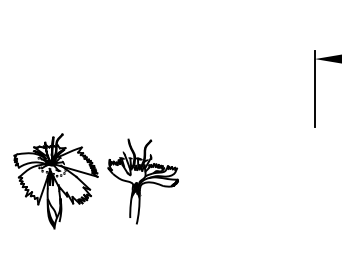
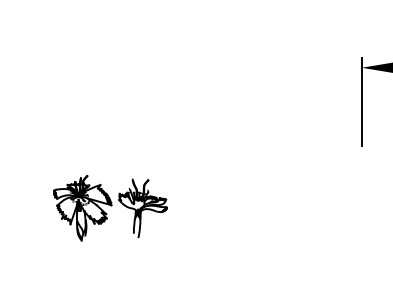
part: (95, 181) -> (109, 208), size x0.6

